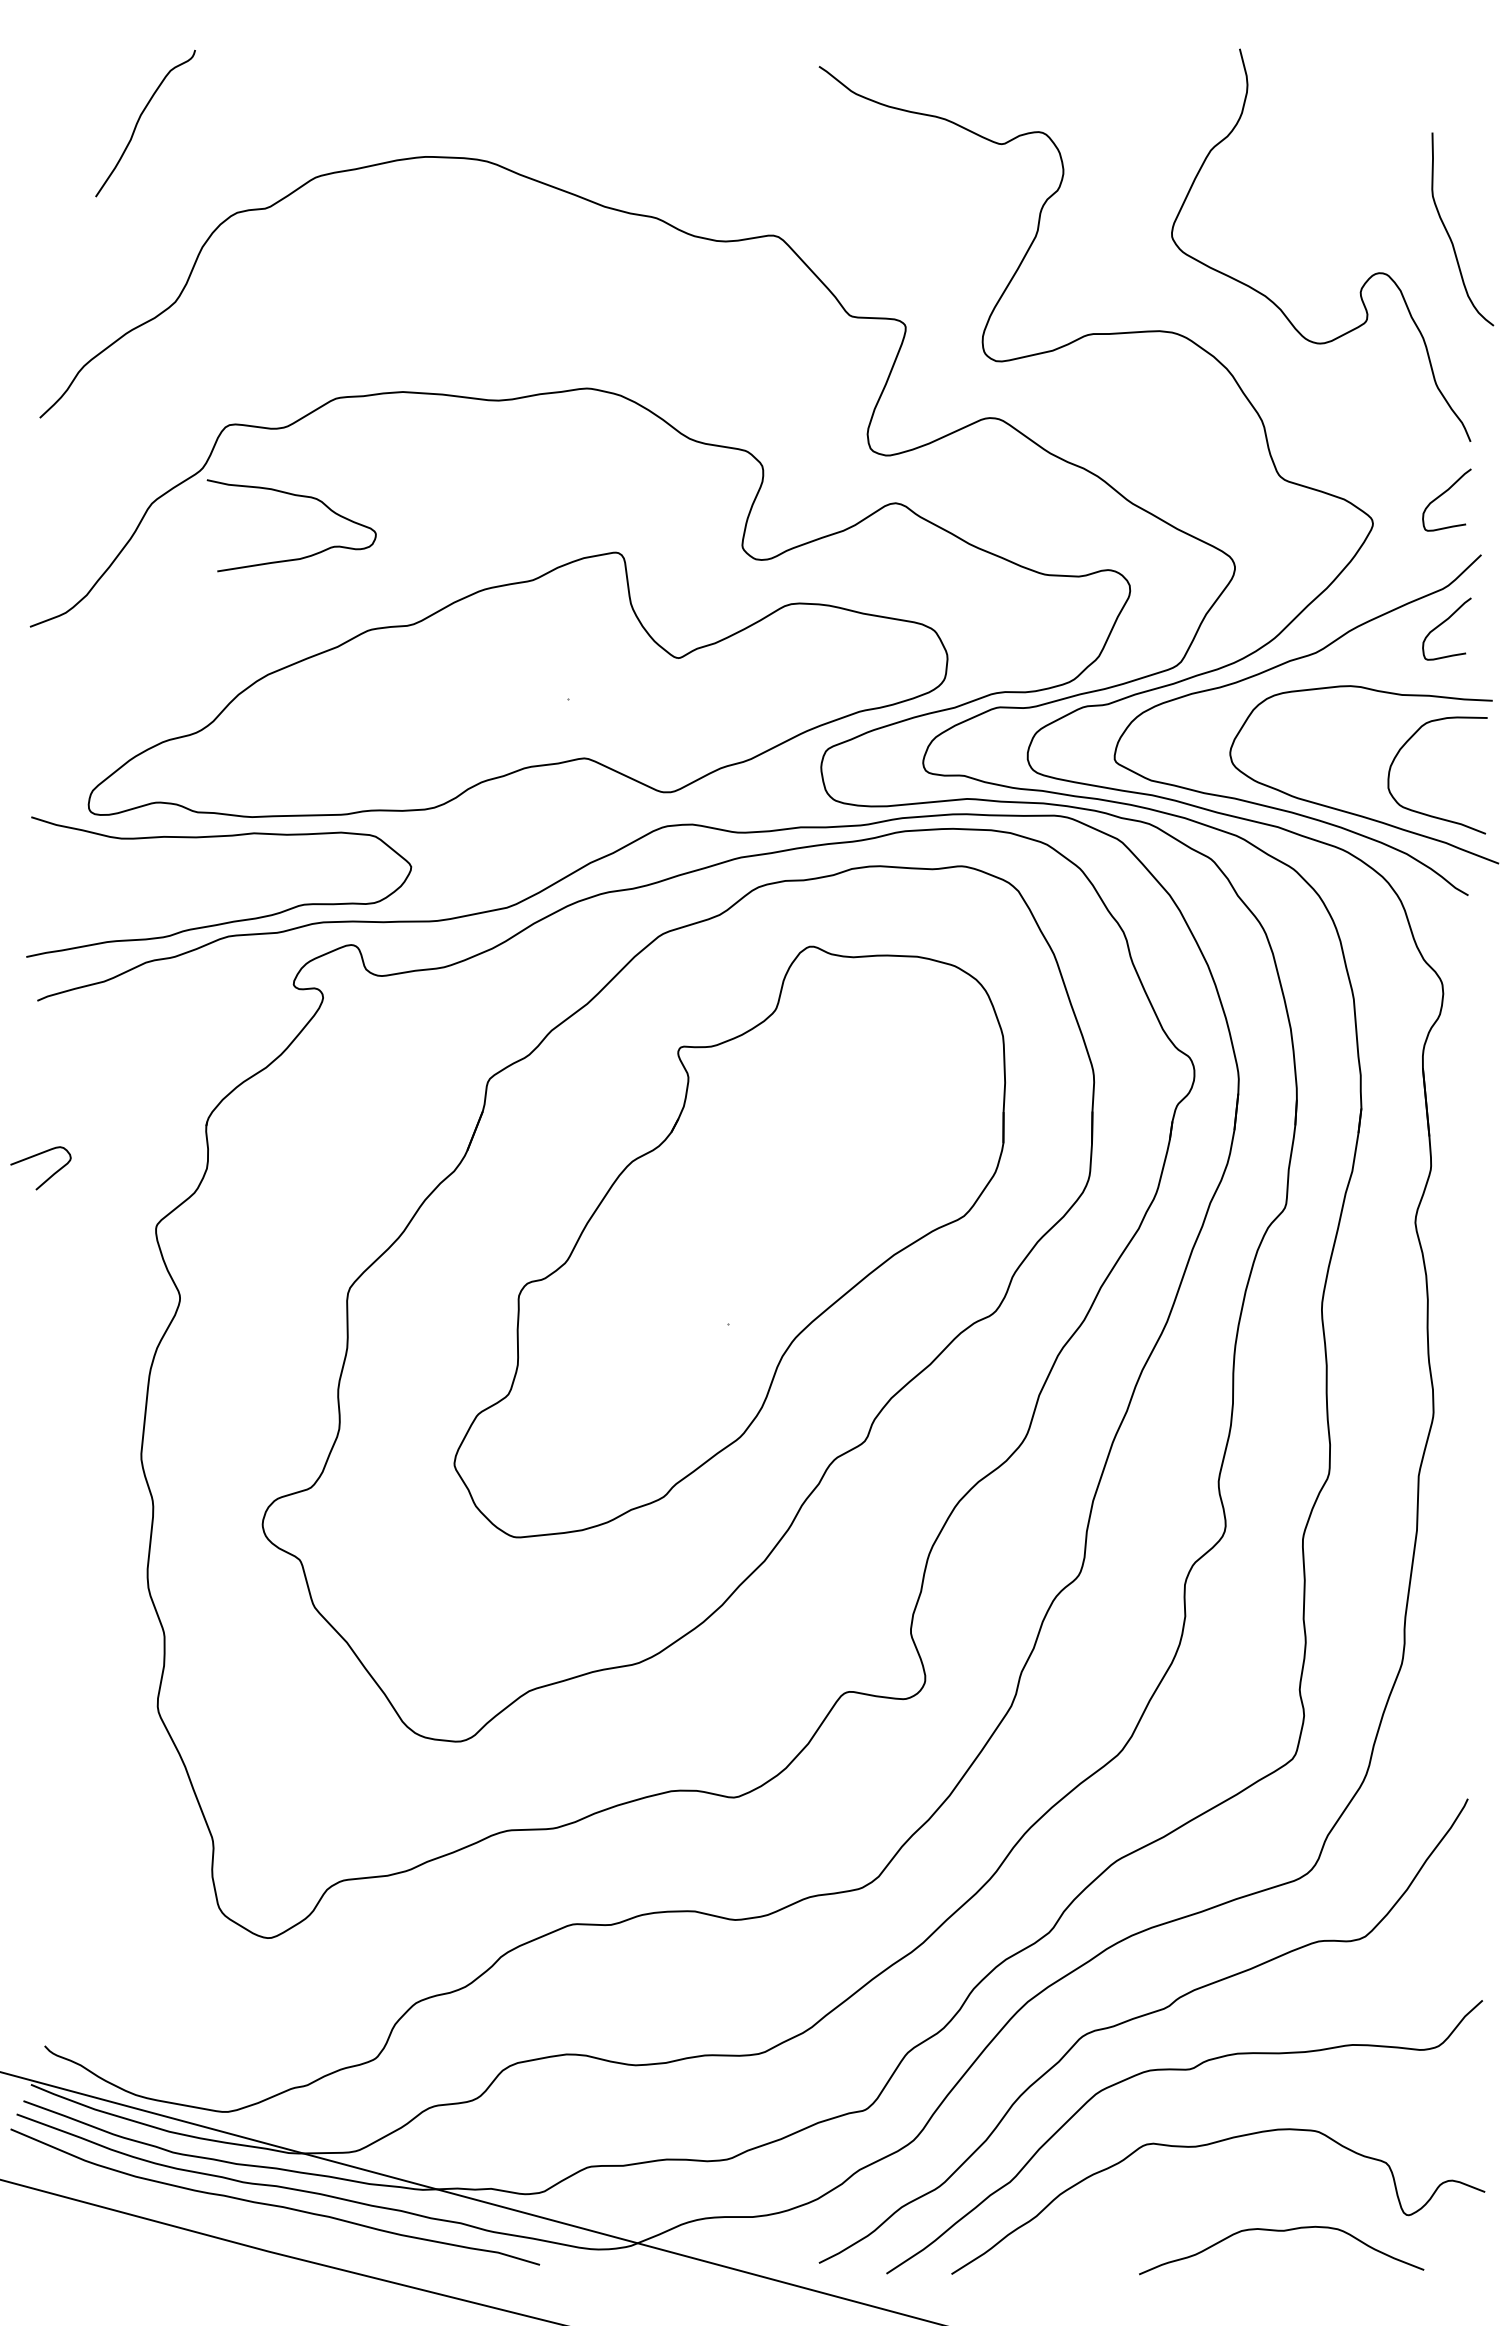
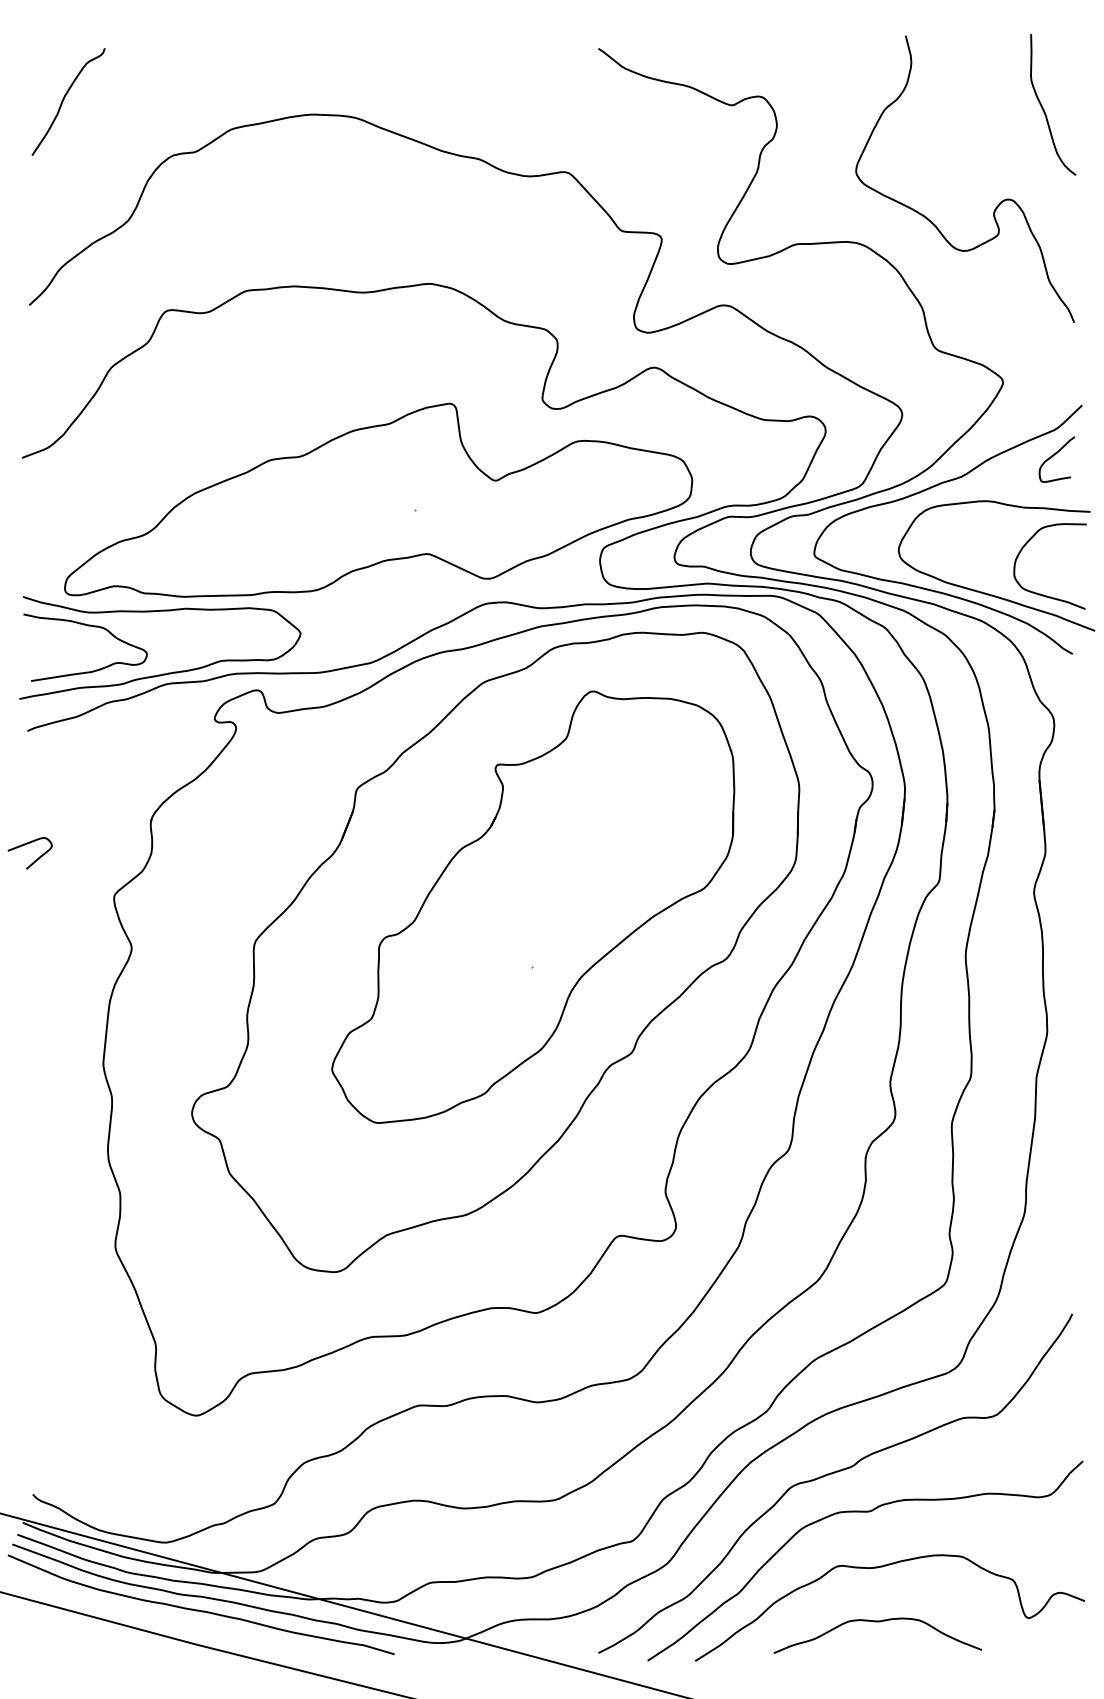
curve: (139, 120) -> (64, 99), moved
curve: (1450, 236) -> (1044, 109), moved
curve: (1442, 495) -> (1053, 361), removed
curve: (296, 496) -> (88, 626), moved
curve: (1281, 2231) -> (877, 1621), moved

